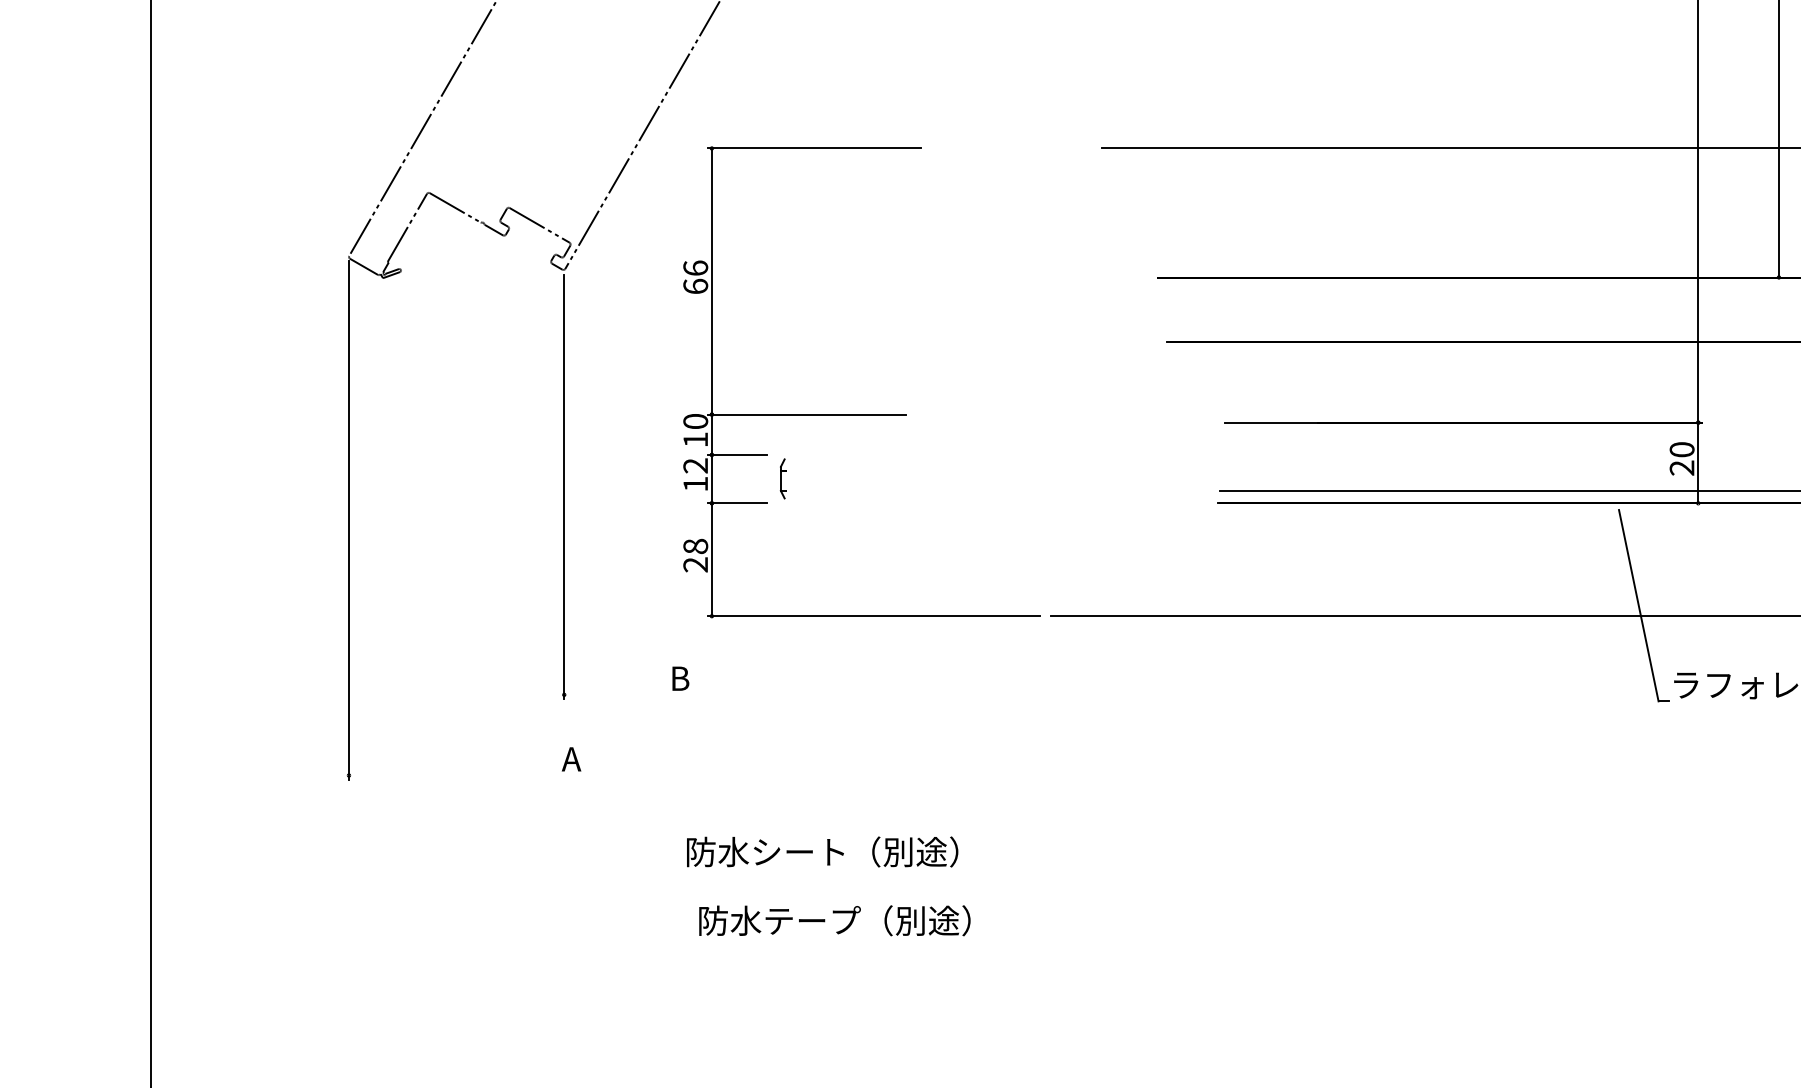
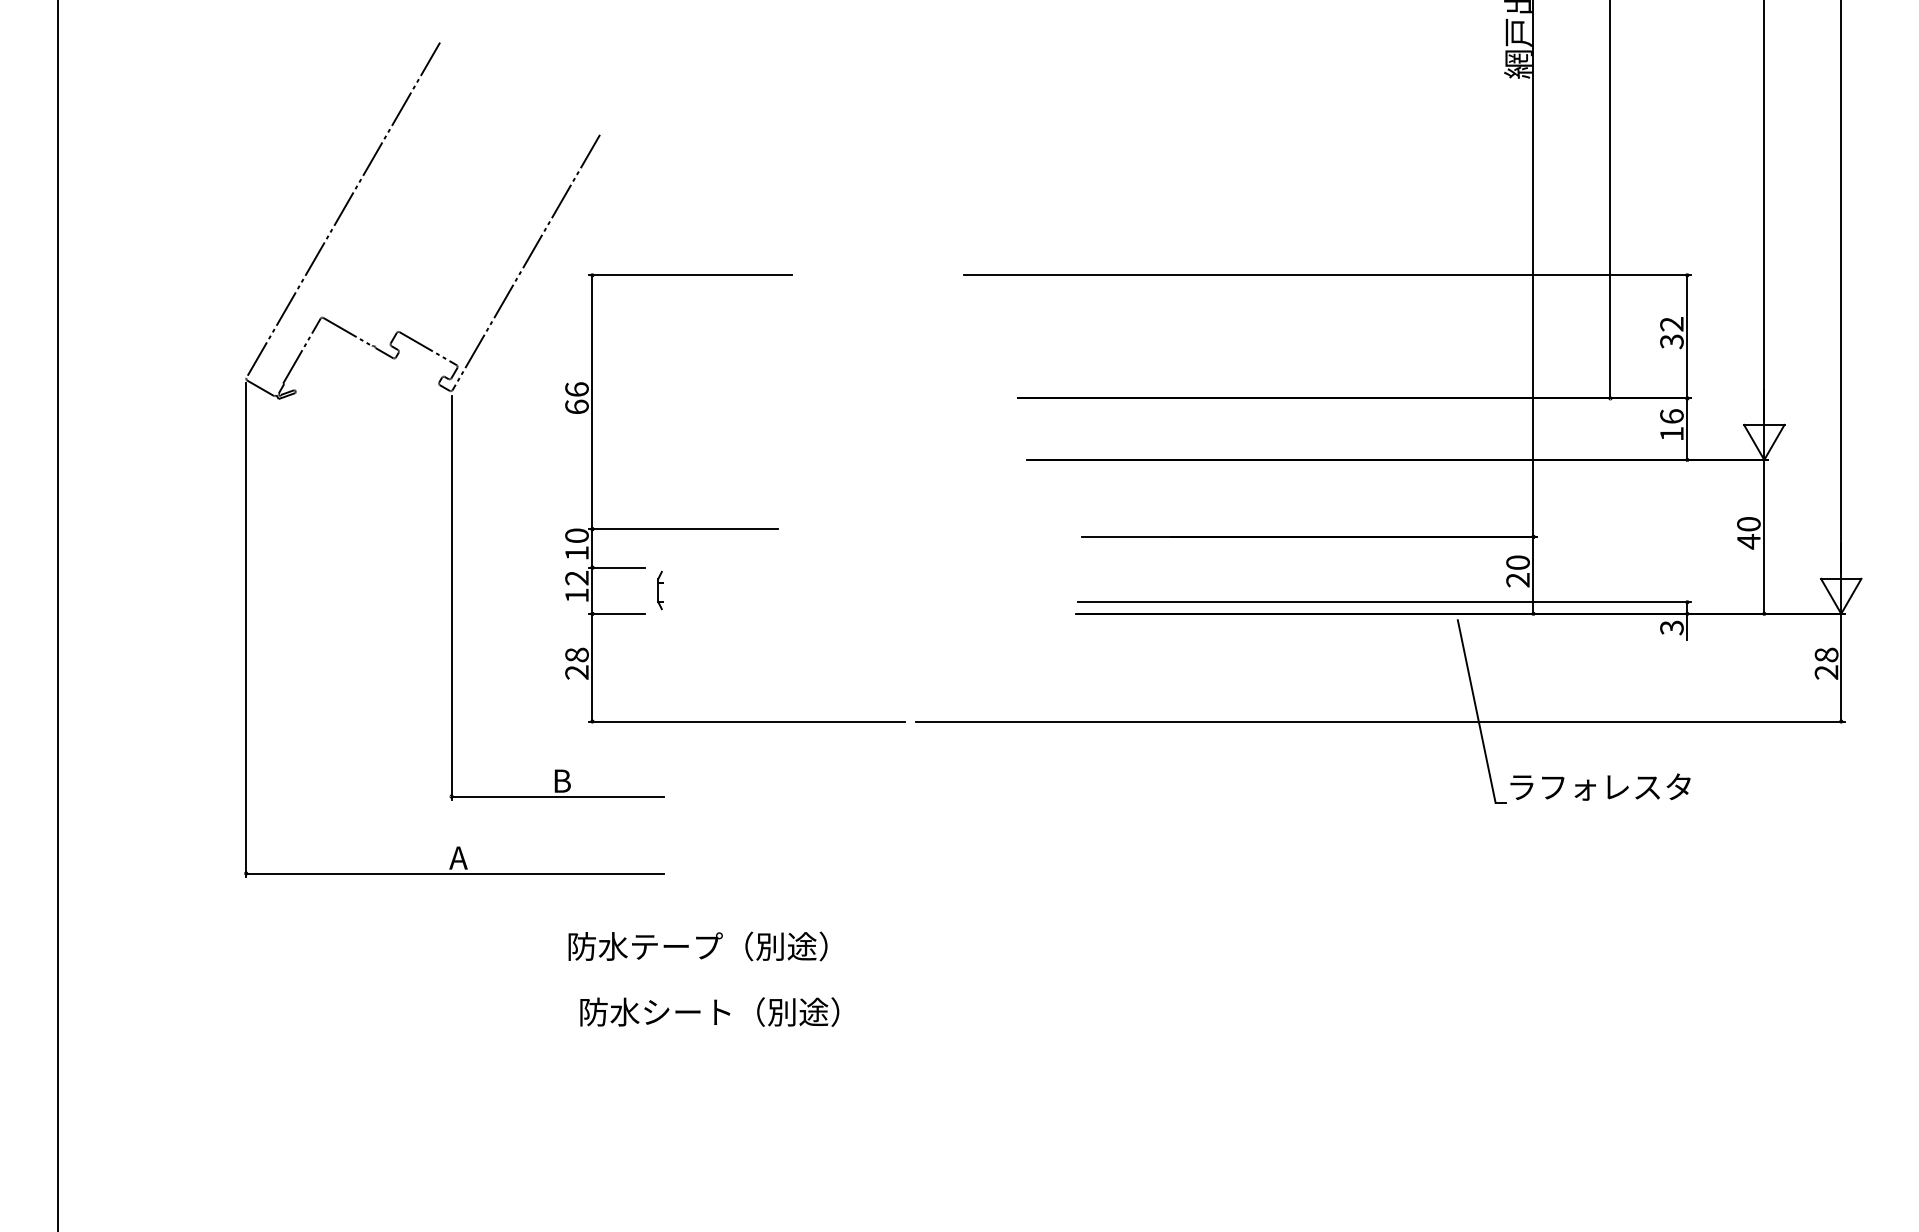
line: (675, 694) -> (557, 796), added
line: (568, 775) -> (455, 873), added
text: (801, 850) -> (677, 945), 防水シート（別途） -> 防水テープ（別途）
text: (812, 920) -> (688, 1011), 防水テープ（別途） -> 防水シート（別途）

